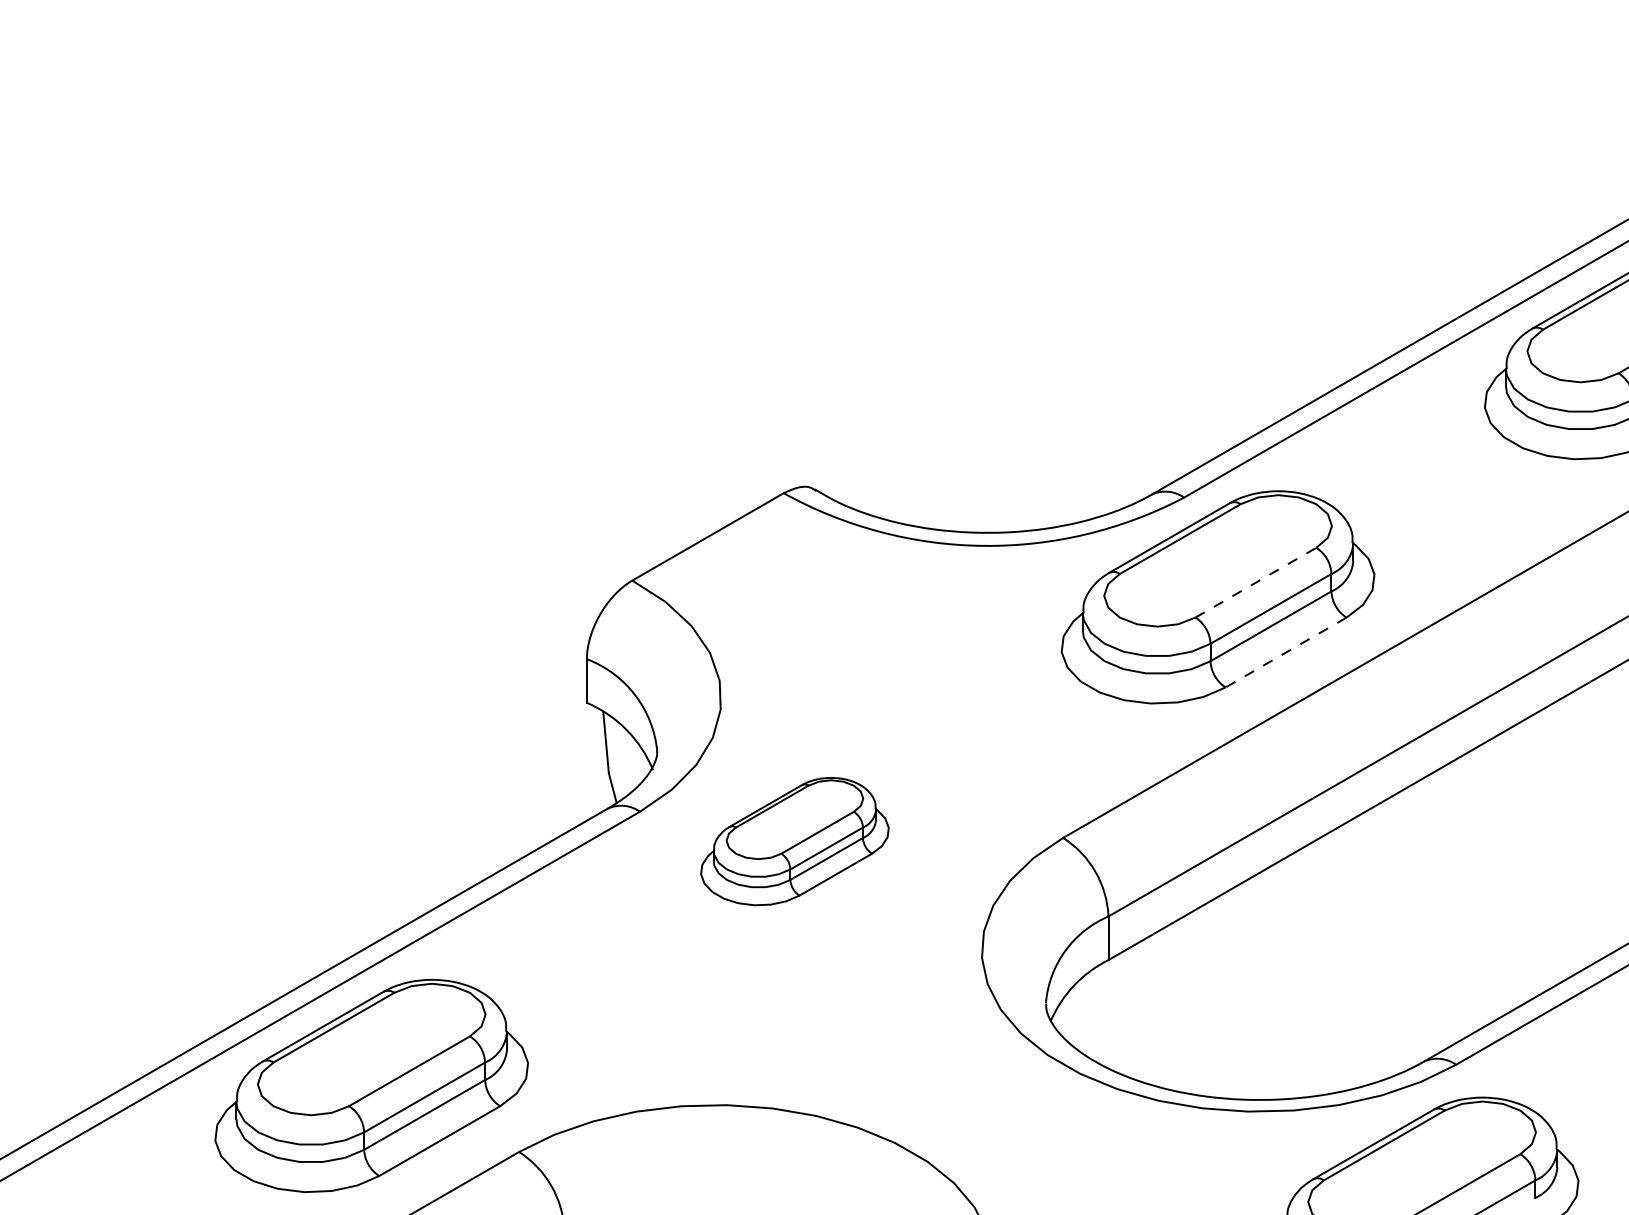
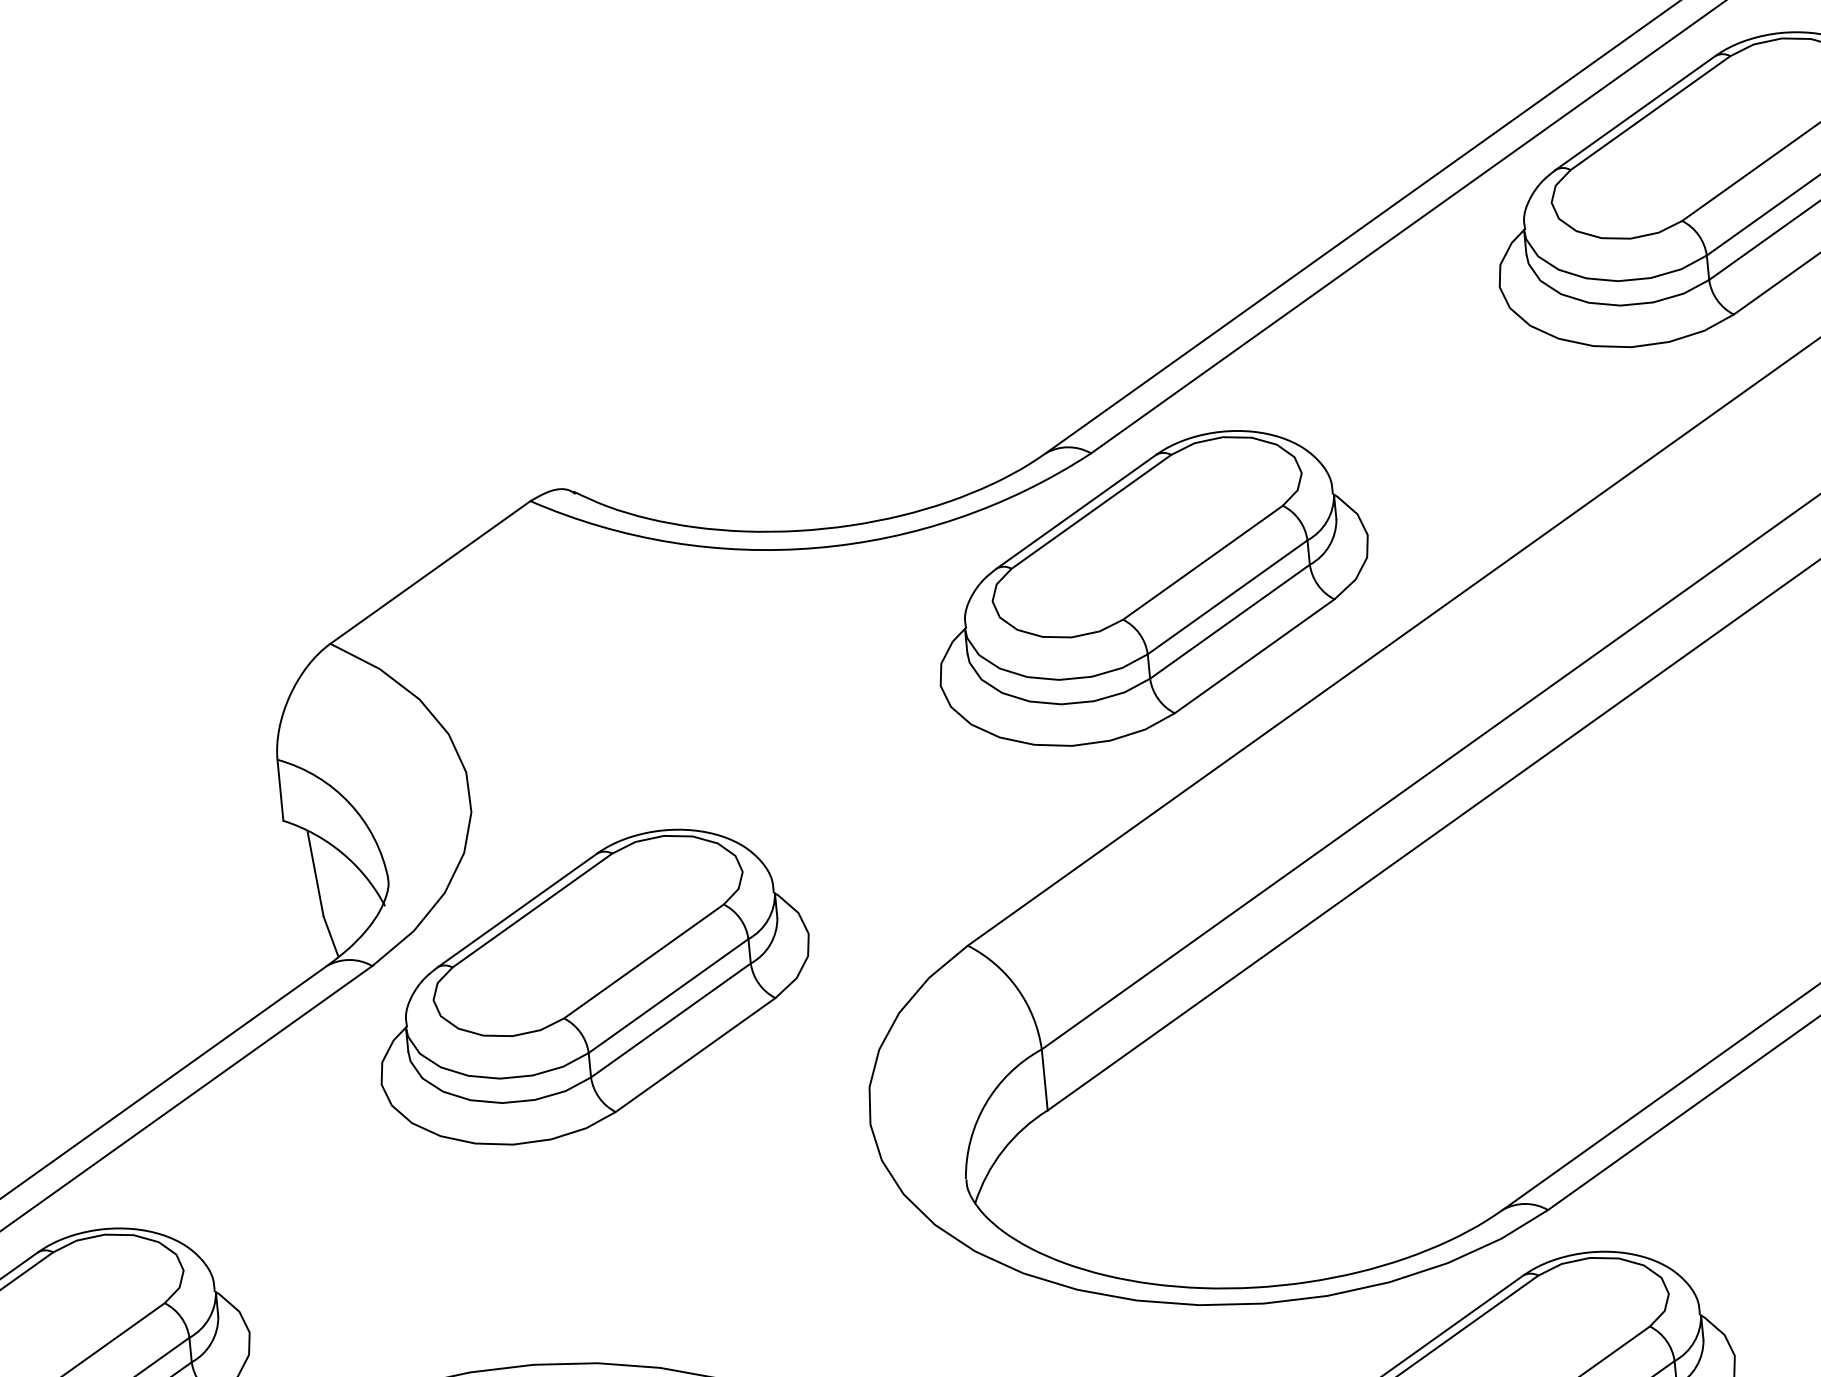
line: (1255, 582) -> (1202, 562), dashed -> solid
line: (1286, 652) -> (1255, 656), dashed -> solid
part: (794, 841) -> (592, 986), size x1.67

